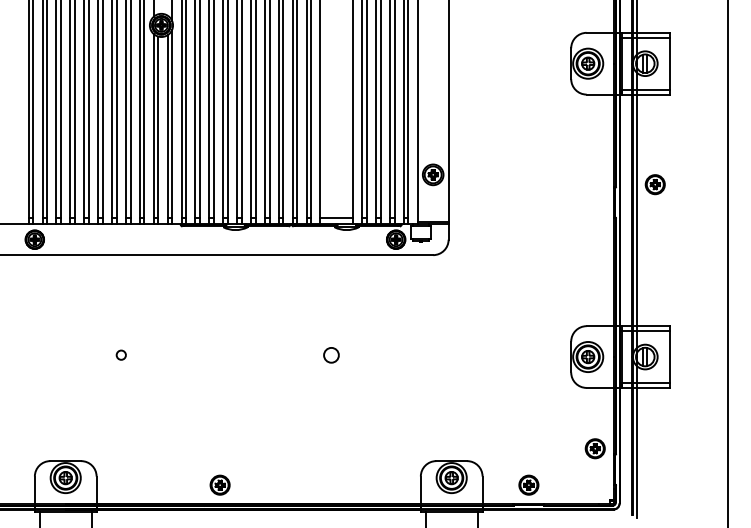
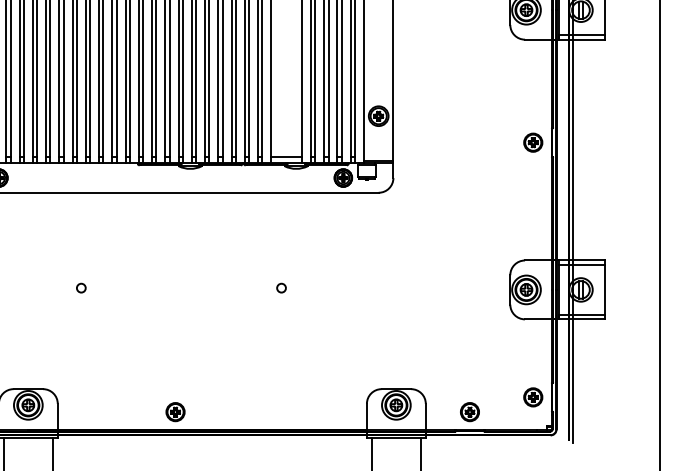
part: (654, 184) -> (532, 142), moved
circle: (330, 354) -> (280, 287), size x0.62
part: (594, 448) -> (532, 397), moved

